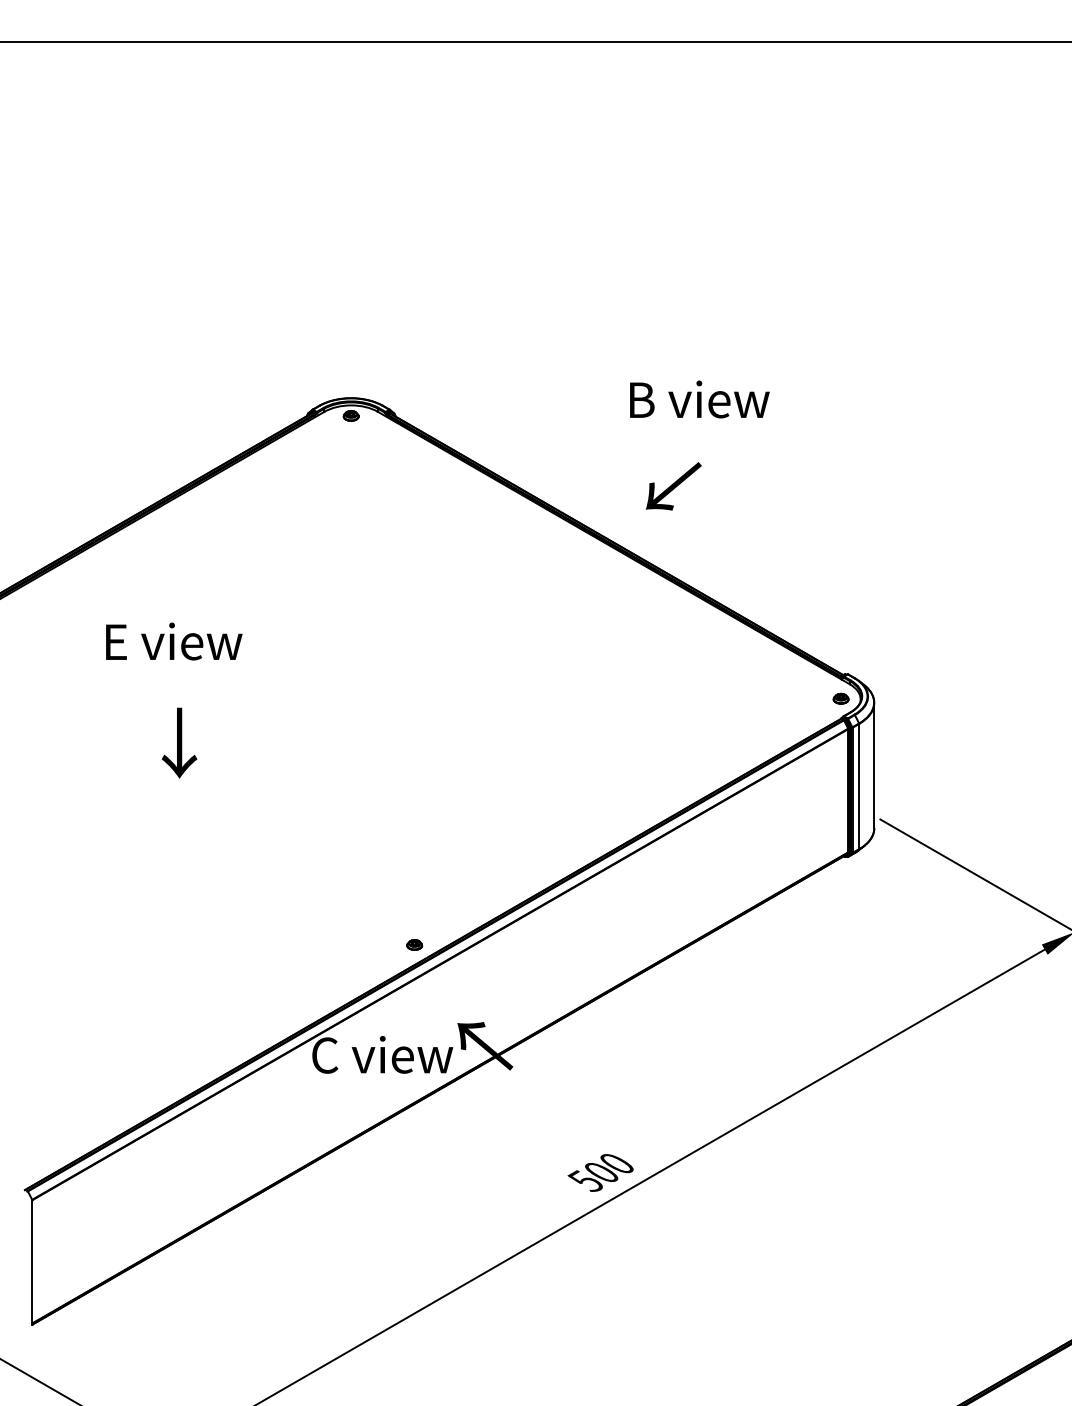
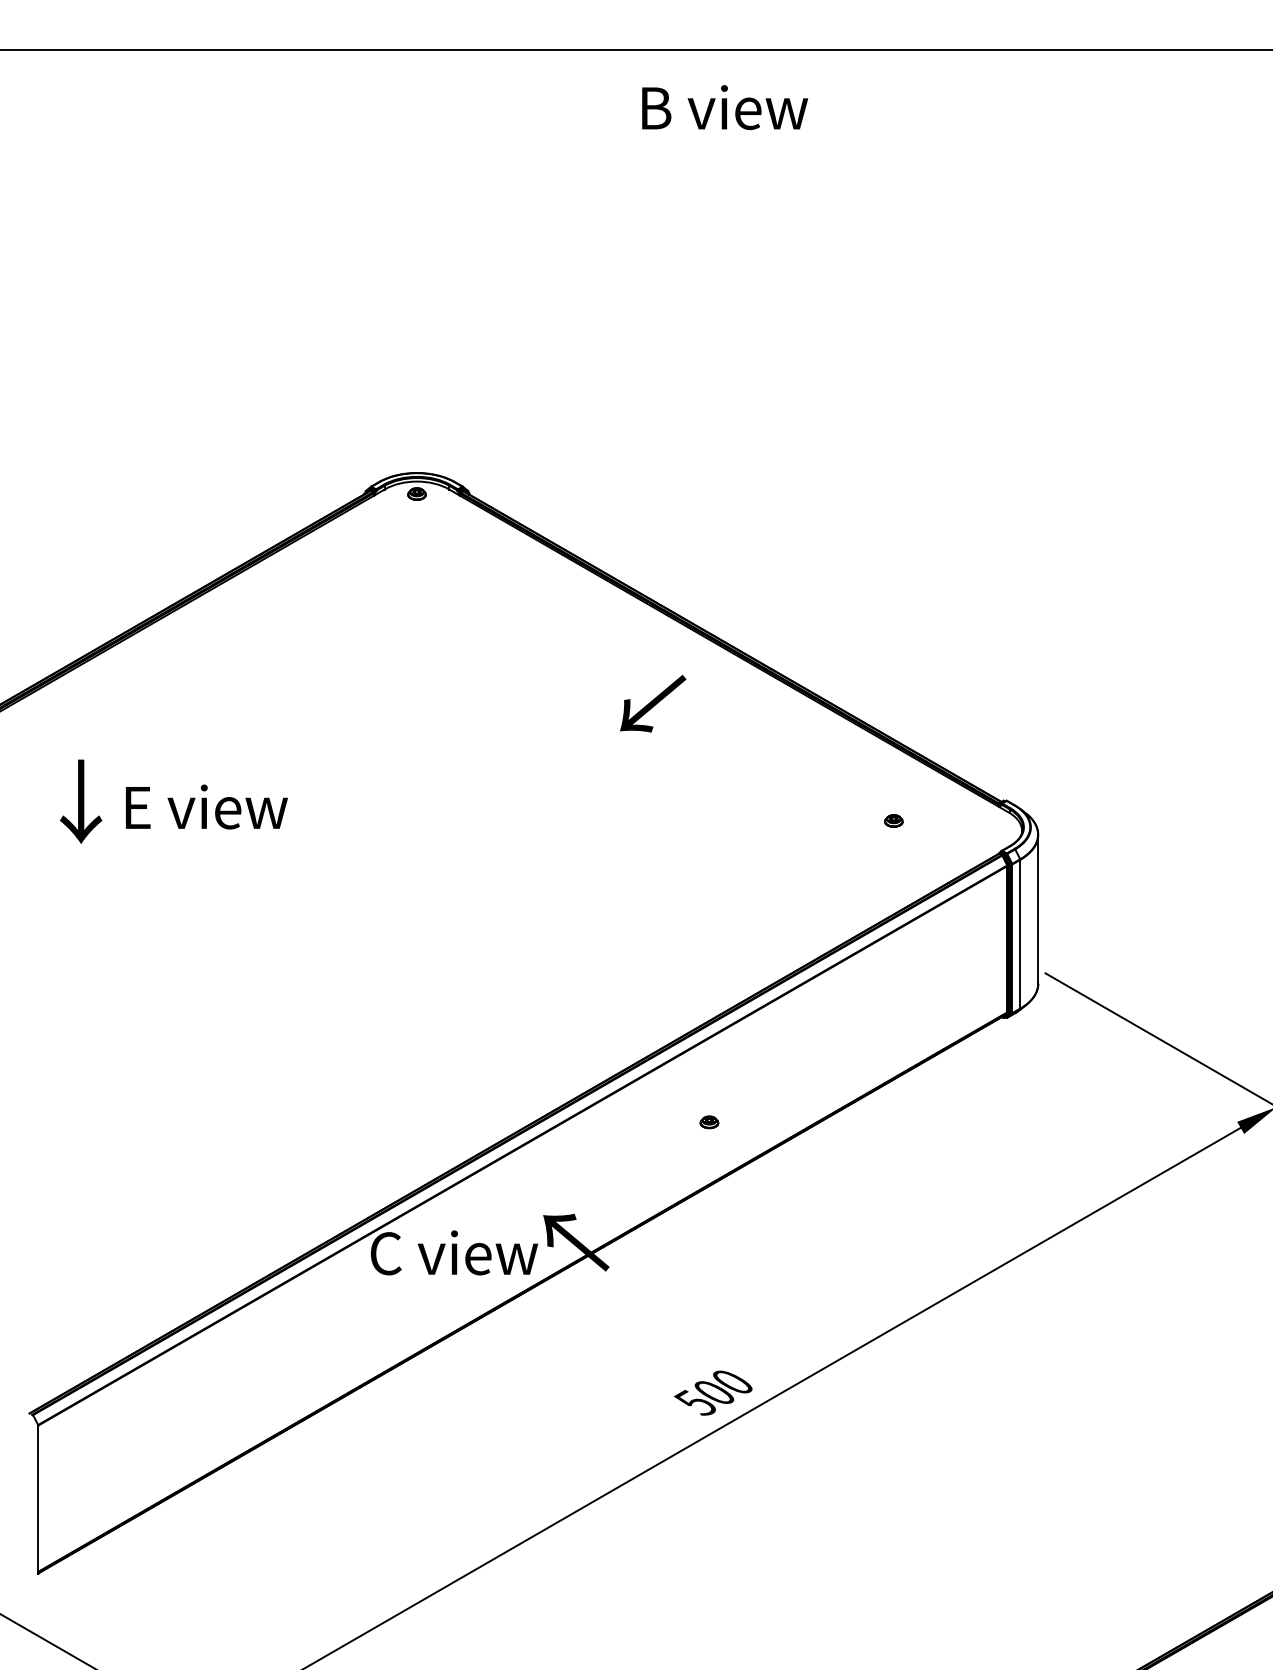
text: (700, 399) -> (725, 107), moved
text: (674, 486) -> (653, 703), moved
text: (173, 641) -> (206, 806), moved
part: (840, 698) -> (893, 820), moved
text: (179, 742) -> (81, 801), moved
part: (414, 945) -> (709, 1122), moved

